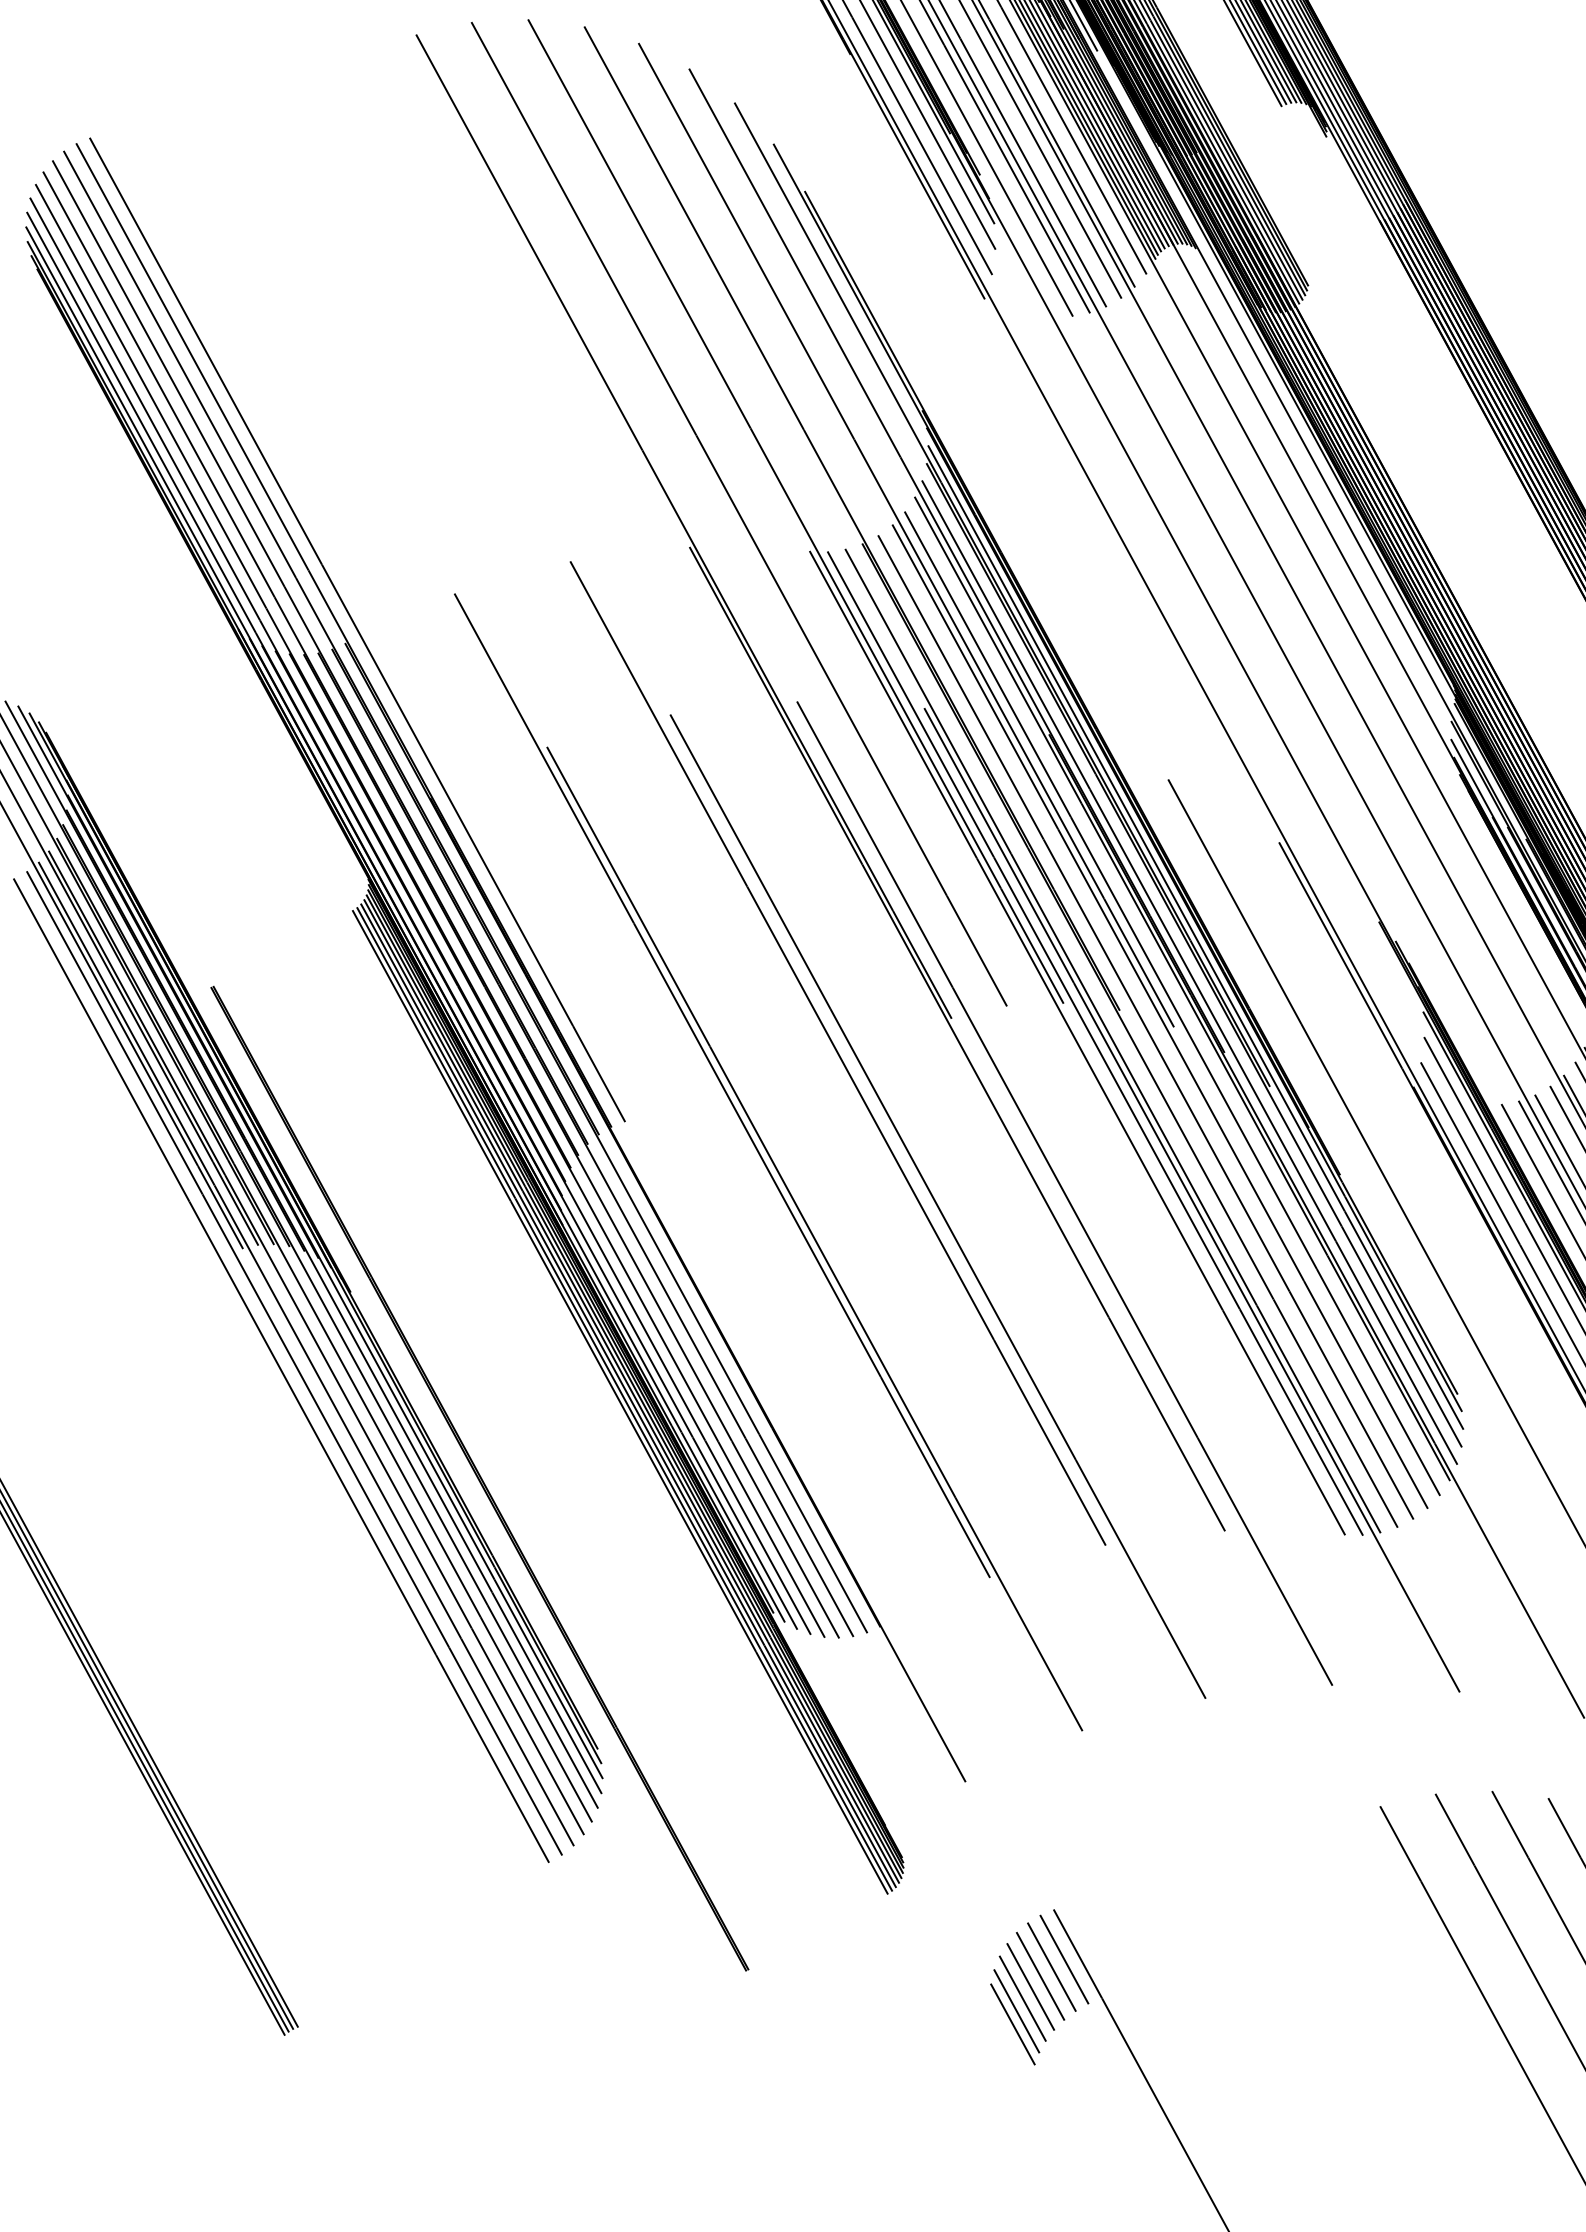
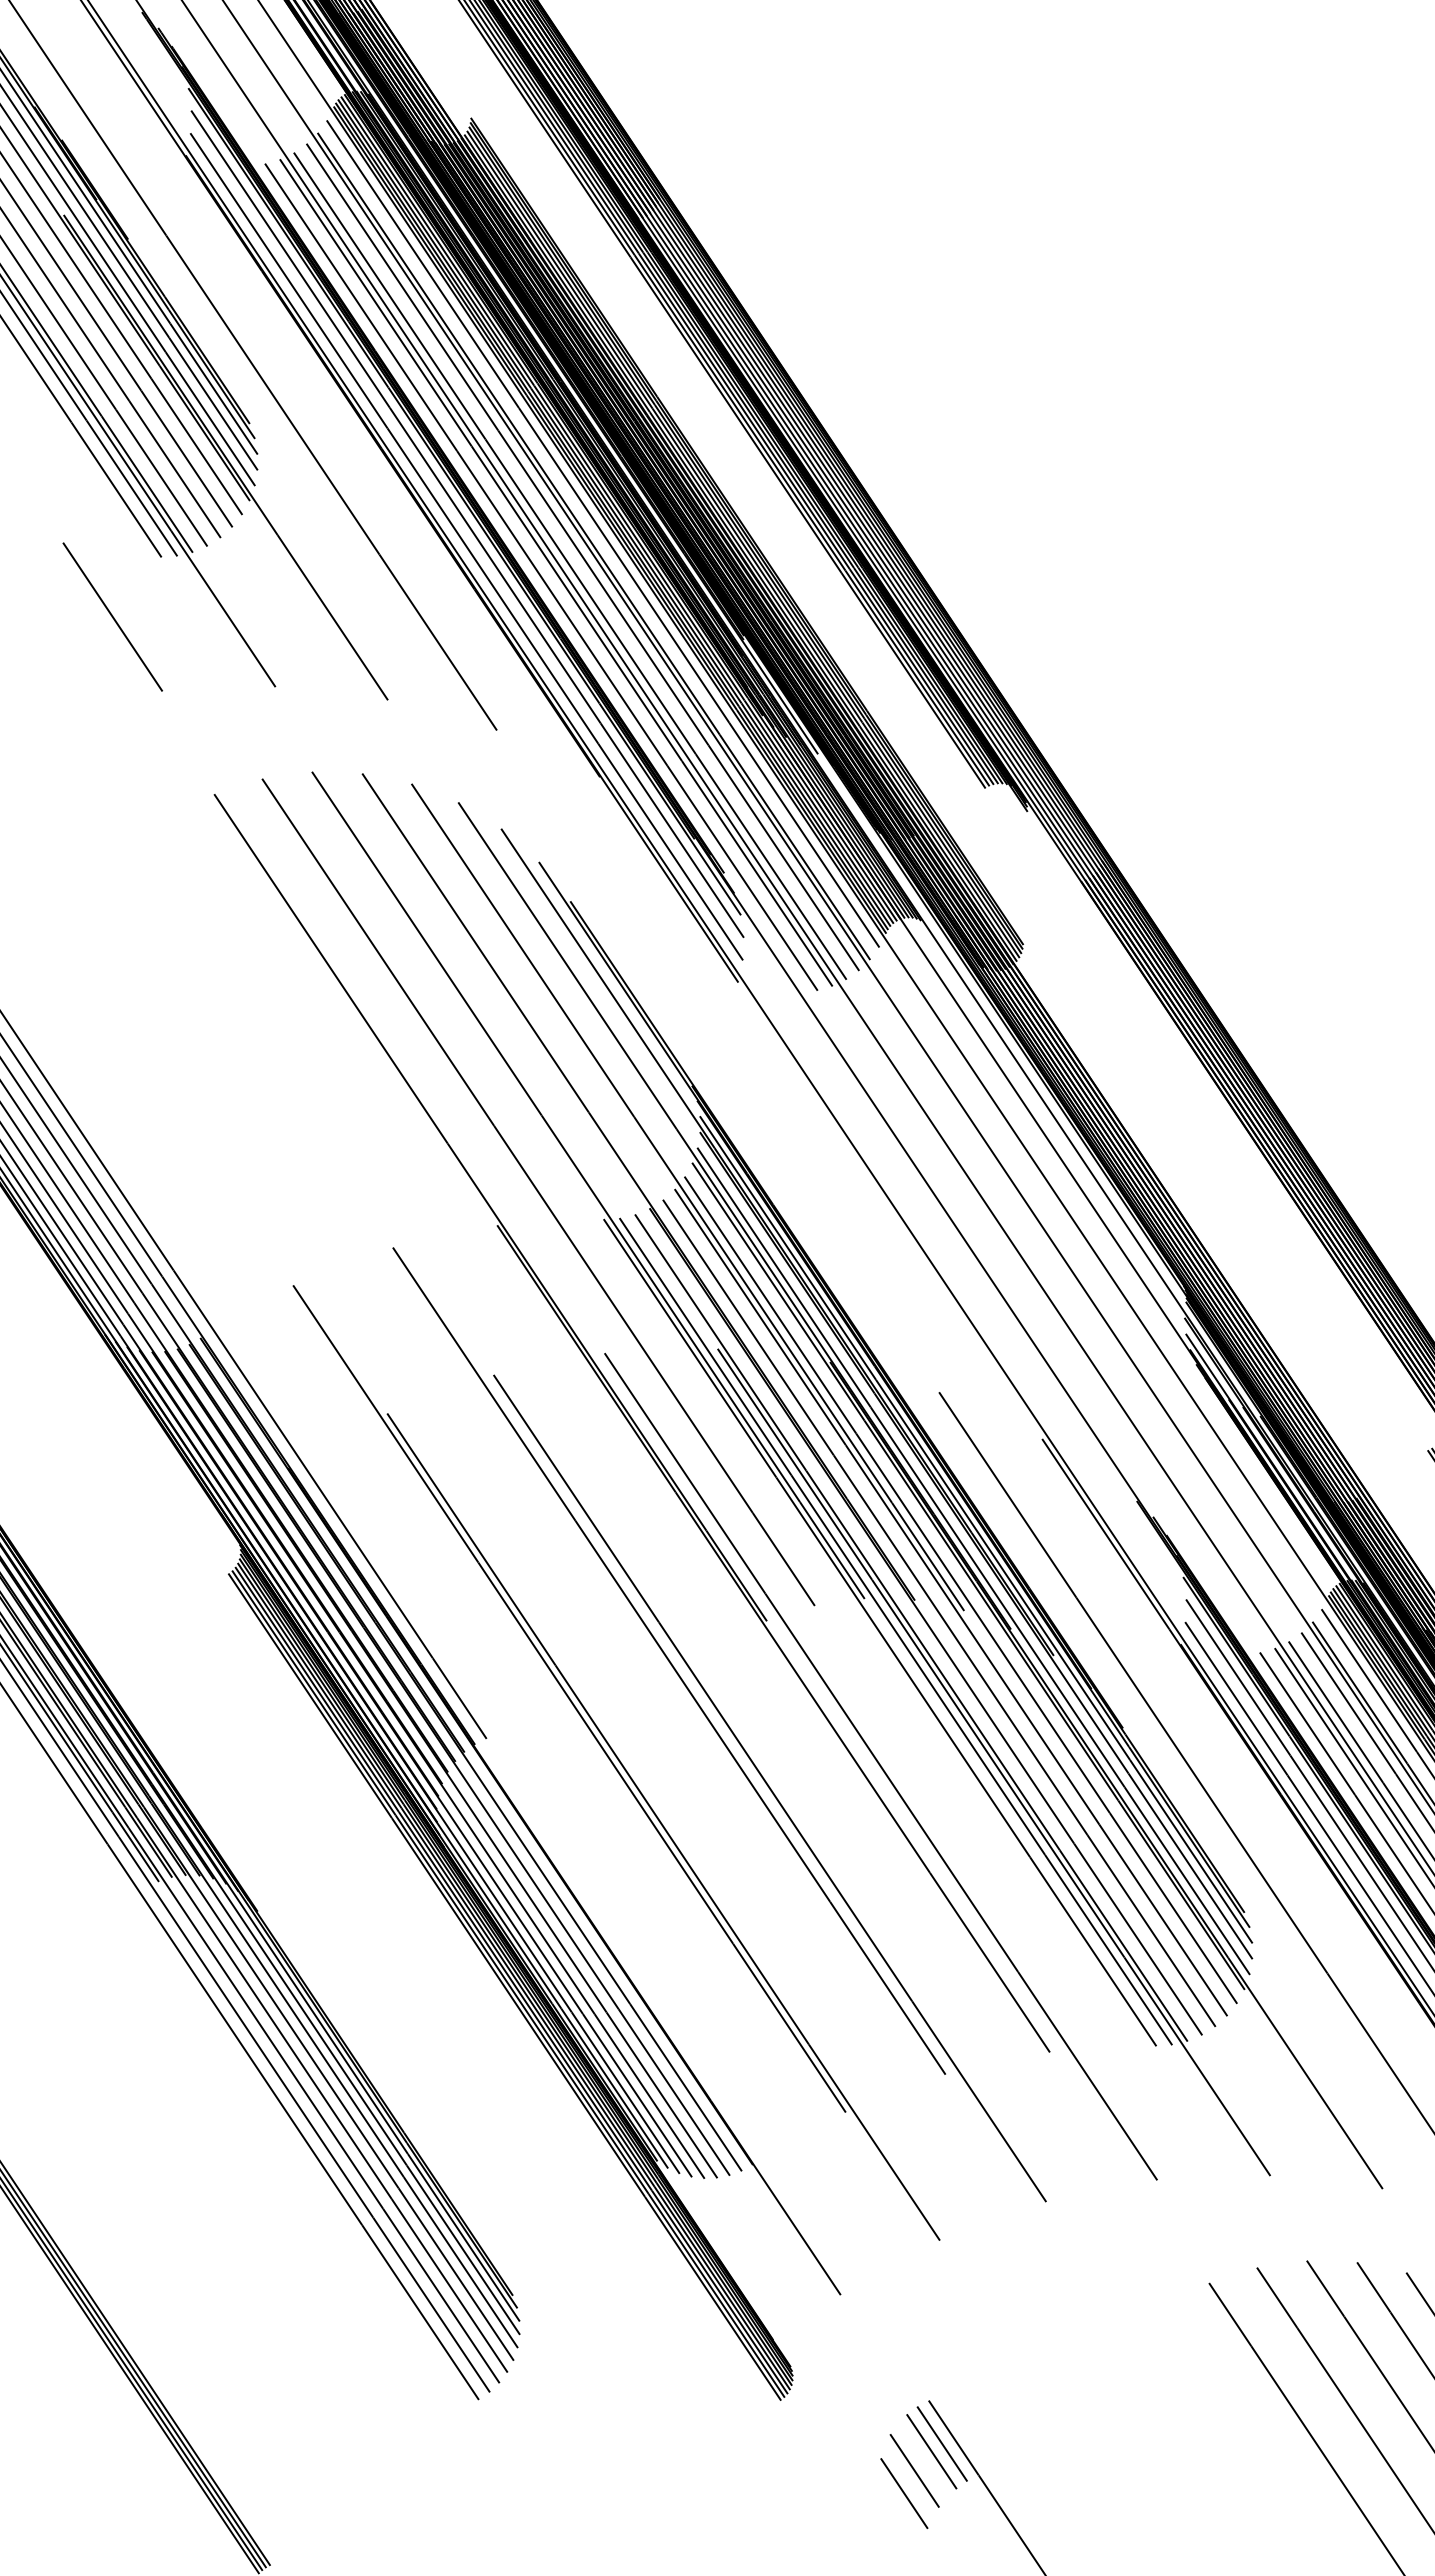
part: (479, 1478) -> (386, 2065), removed
line: (1040, 1976) -> (922, 2460), removed
line: (1022, 1998) -> (908, 2481), removed
line: (1012, 2024) -> (901, 2505), removed

